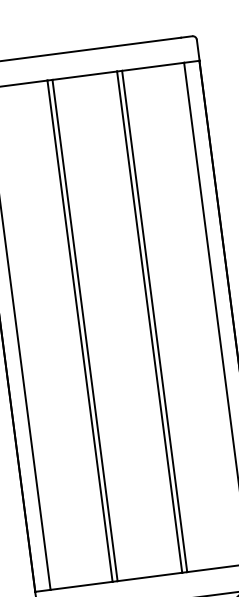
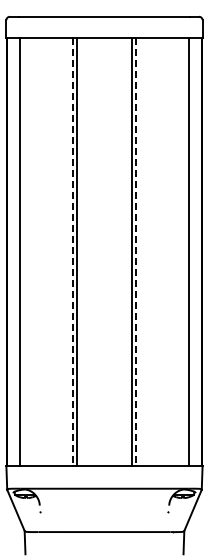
line: (154, 321) -> (136, 252), solid -> dashed
line: (79, 331) -> (72, 252), solid -> dashed

